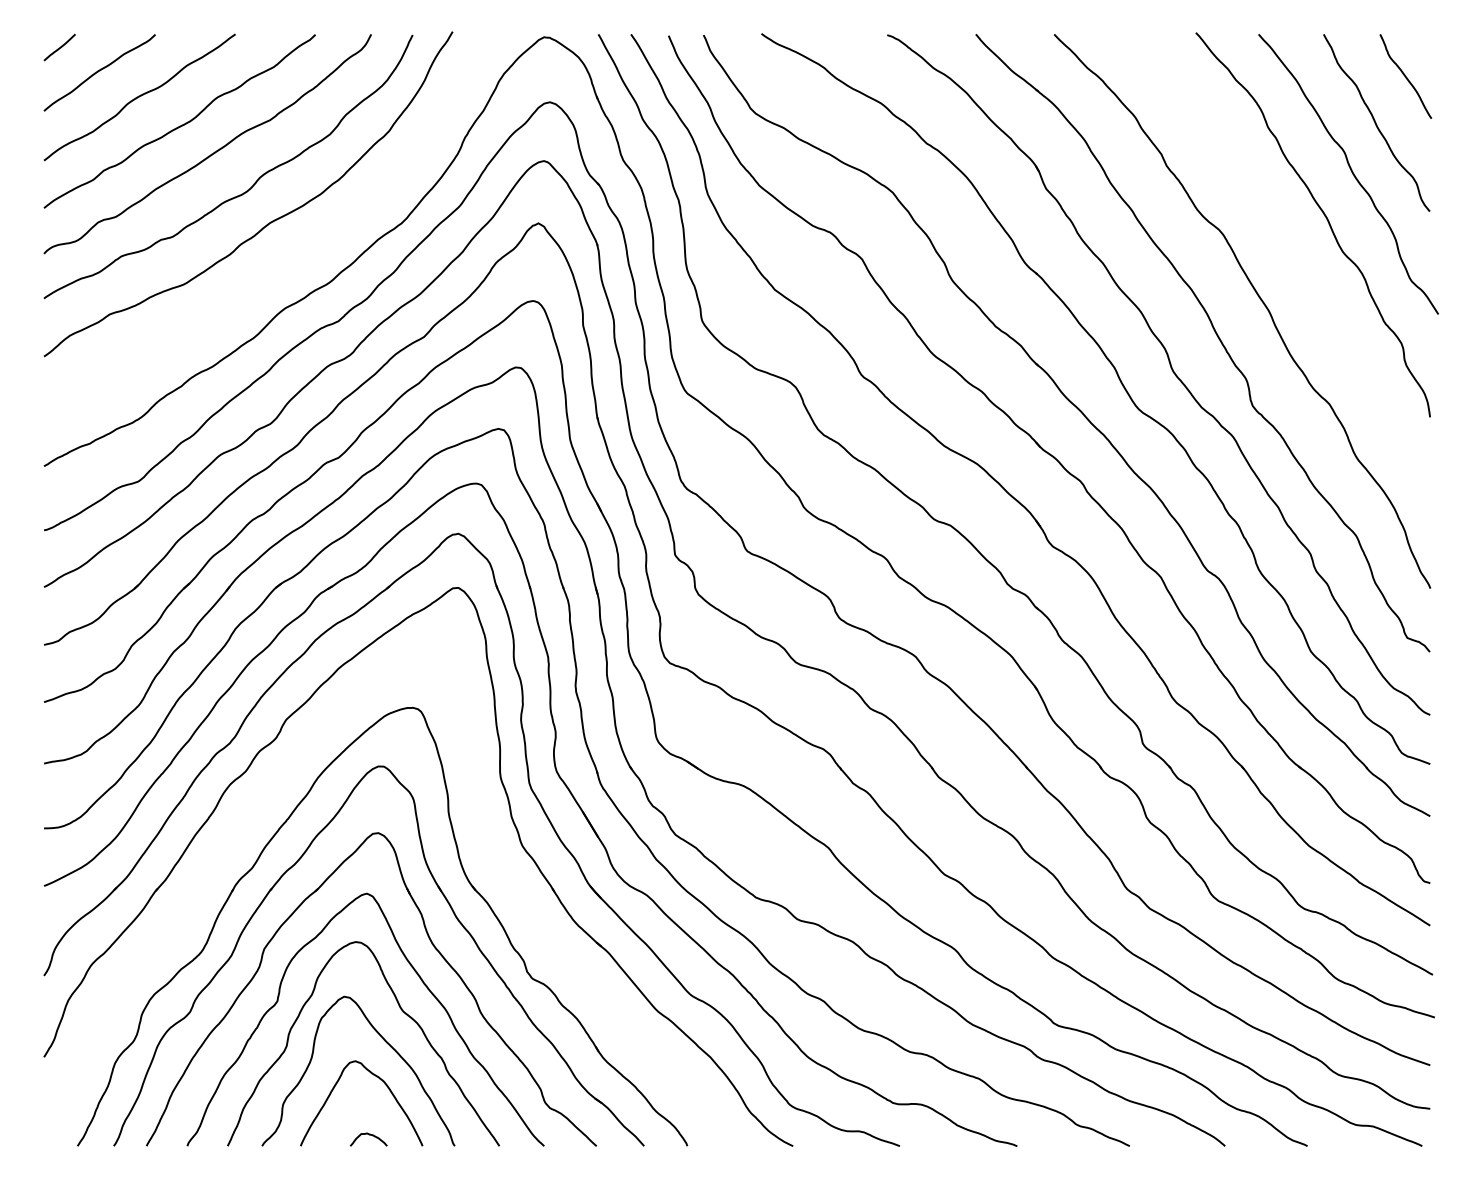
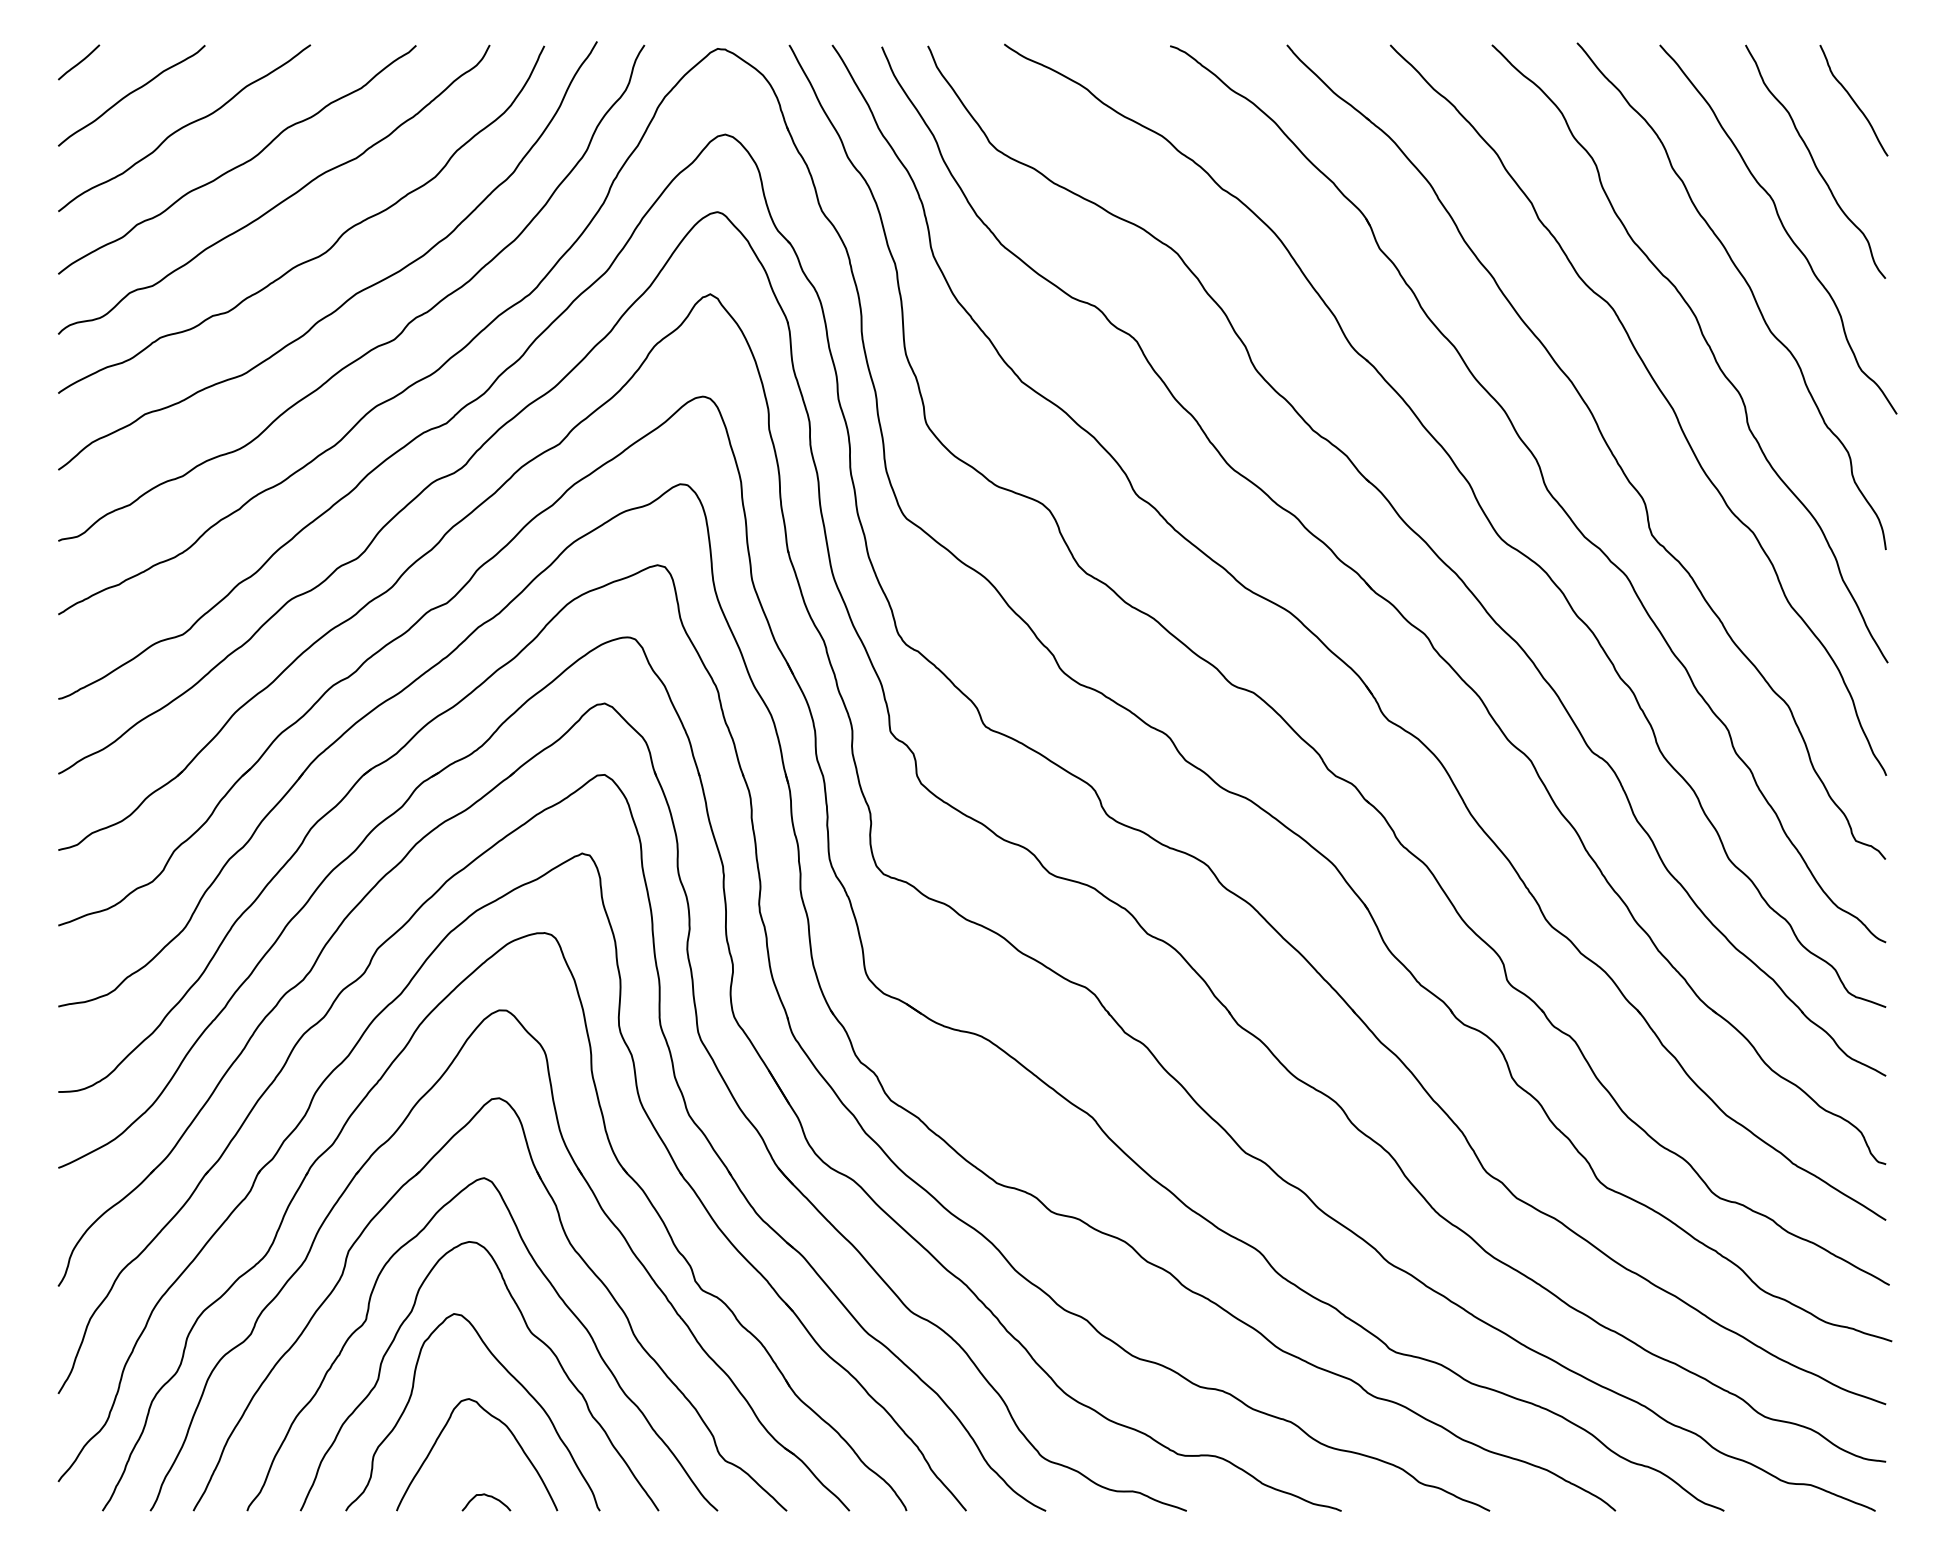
curve: (1294, 261) -> (1706, 344), added
curve: (286, 262) -> (377, 345), added
part: (487, 841) -> (642, 1109), added

